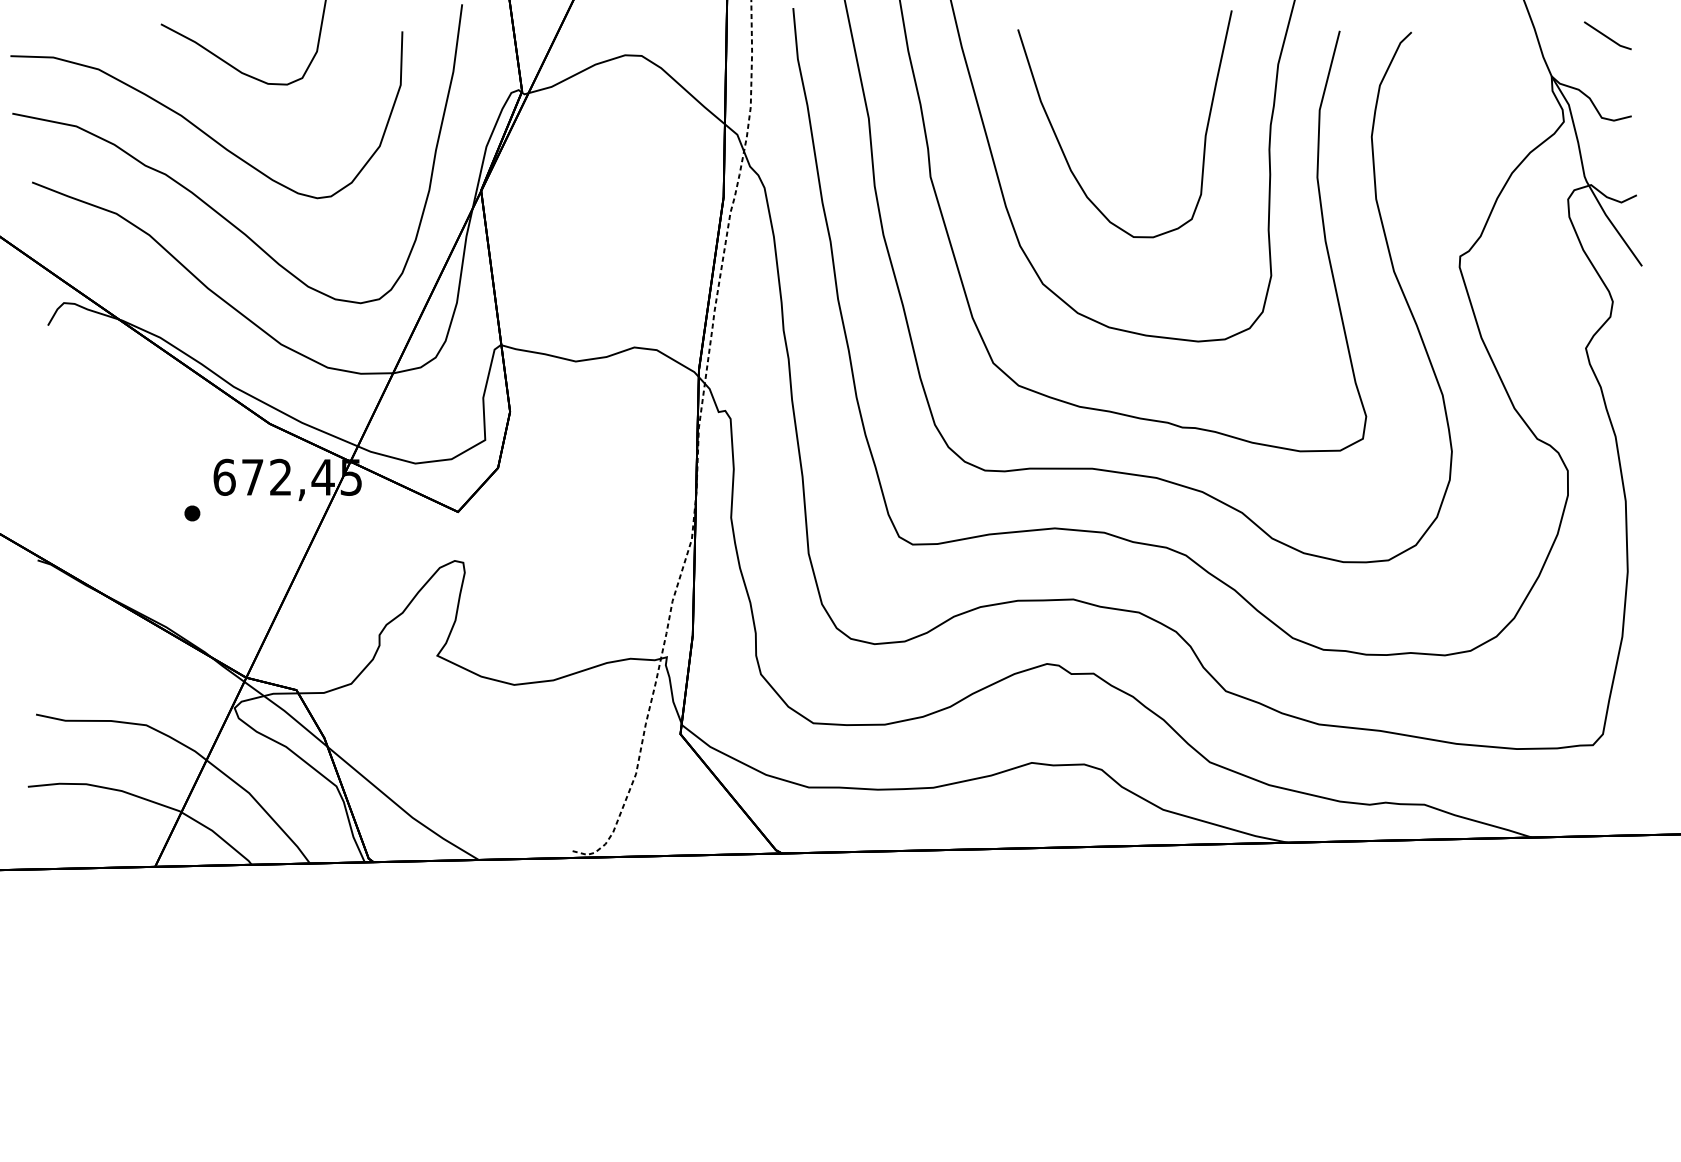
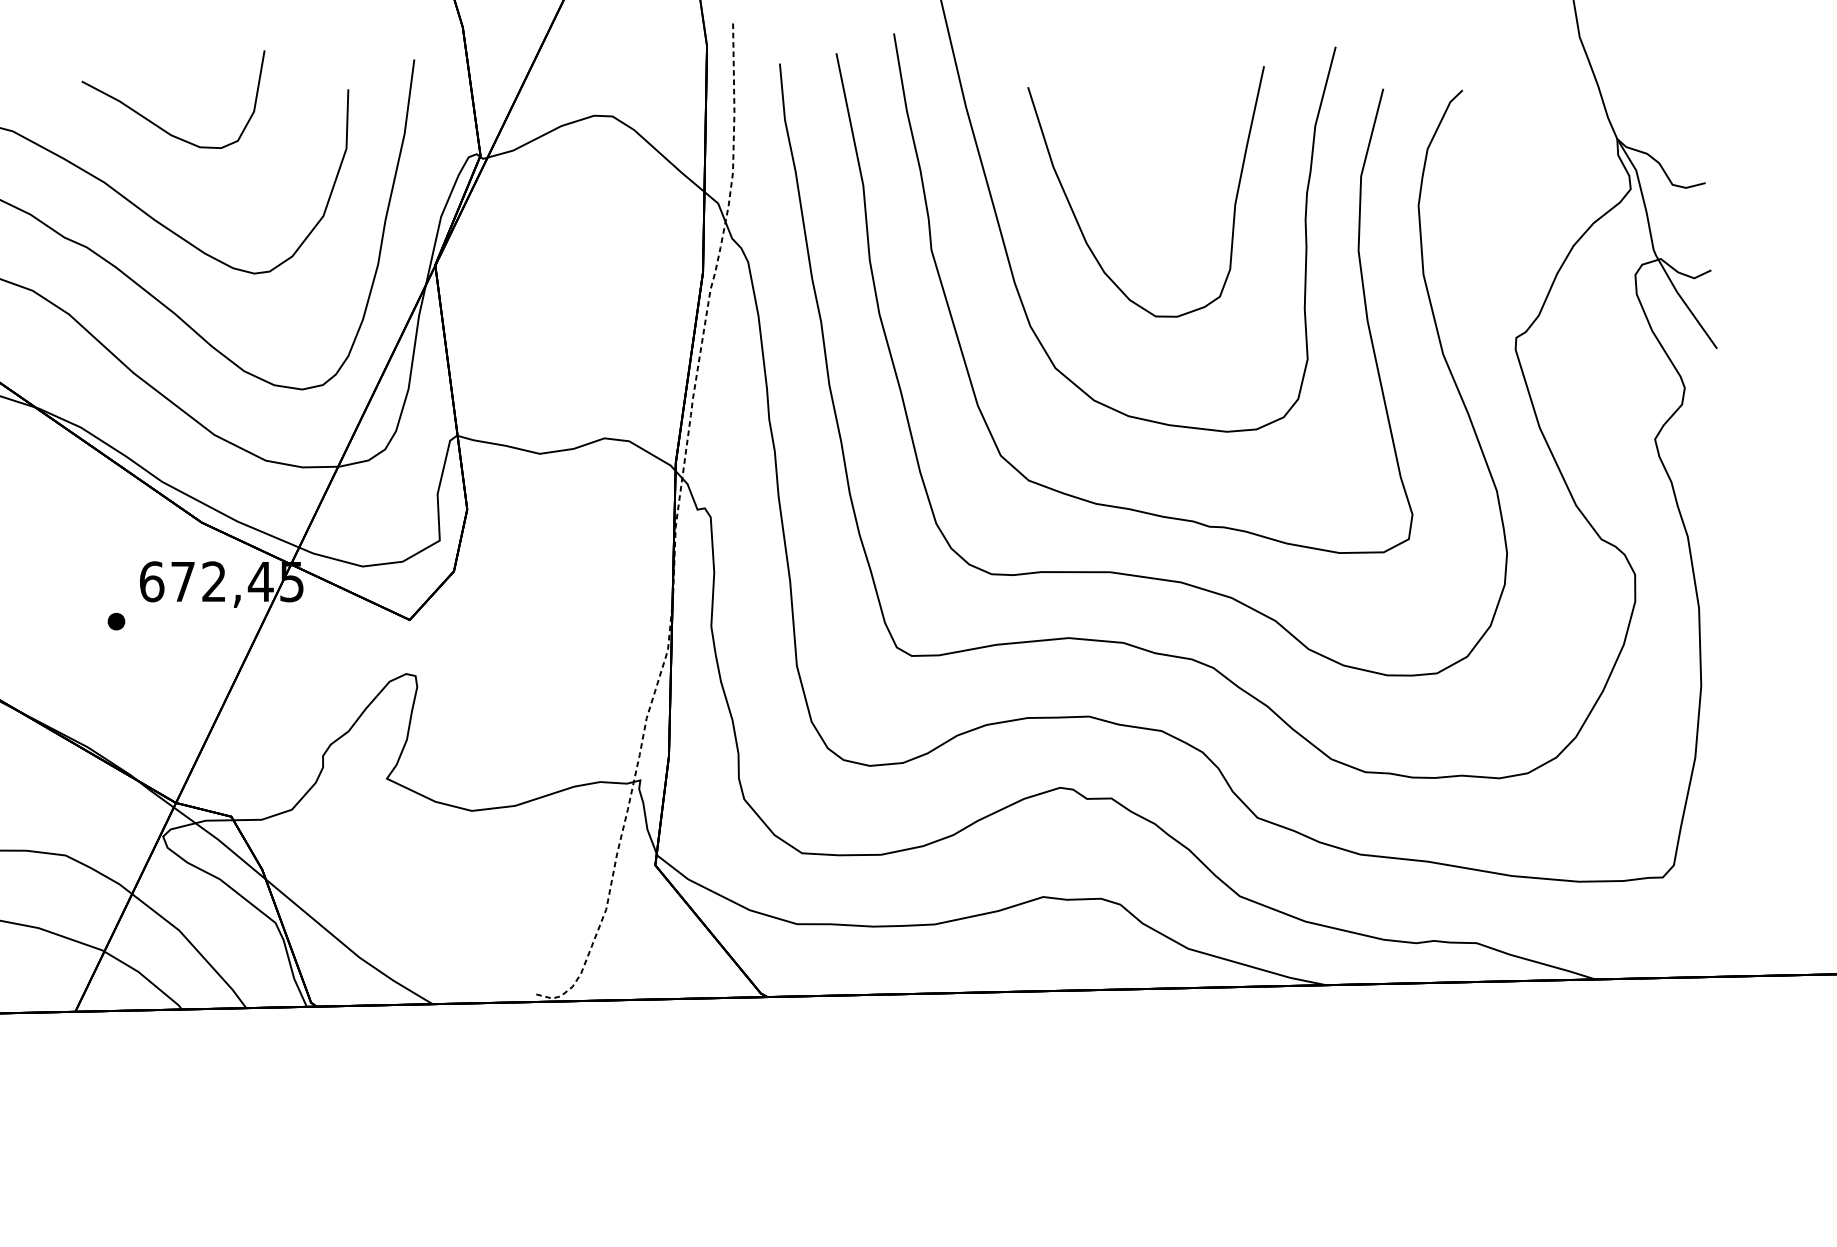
line: (1606, 35) -> (1677, 93), removed

